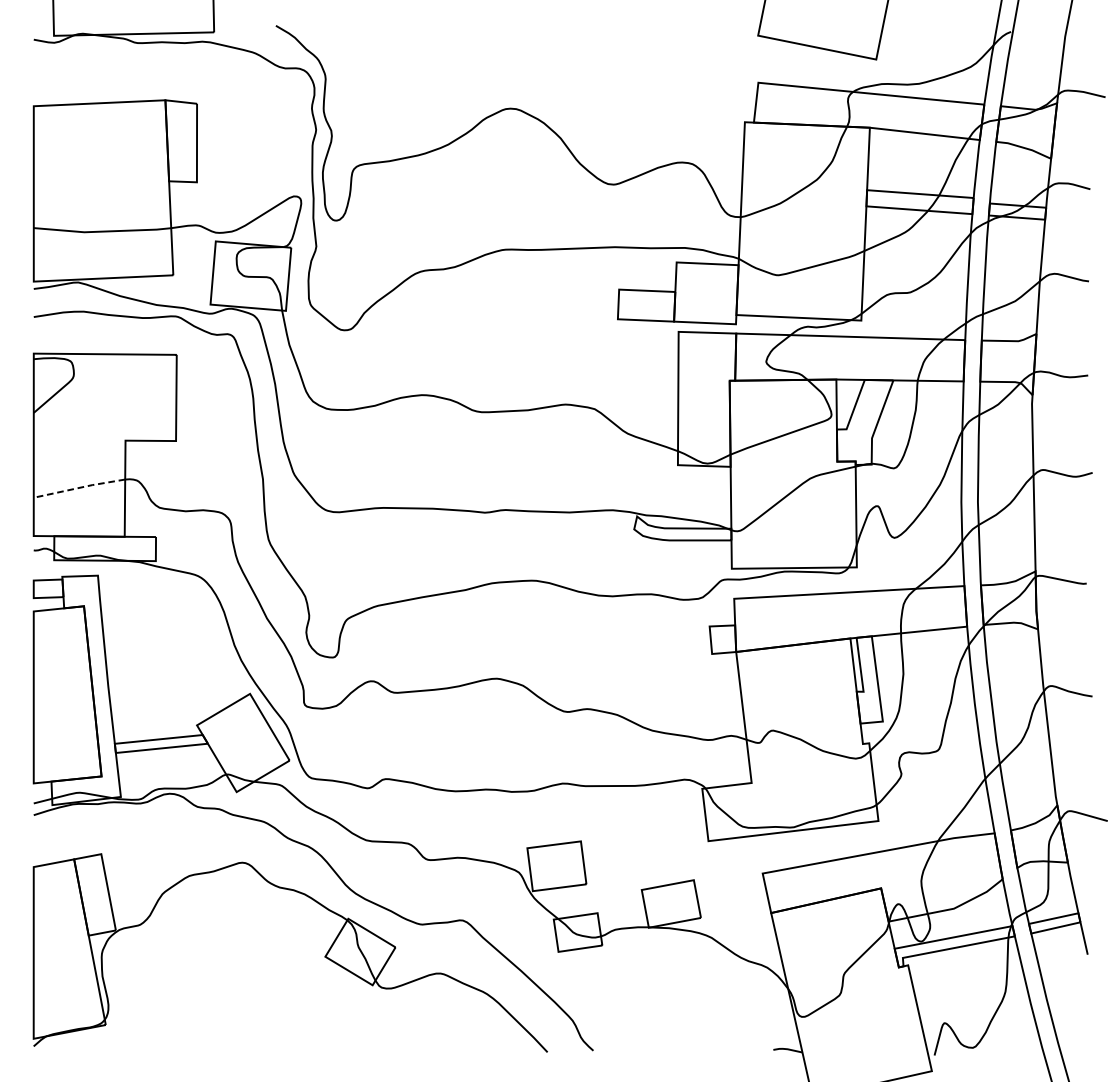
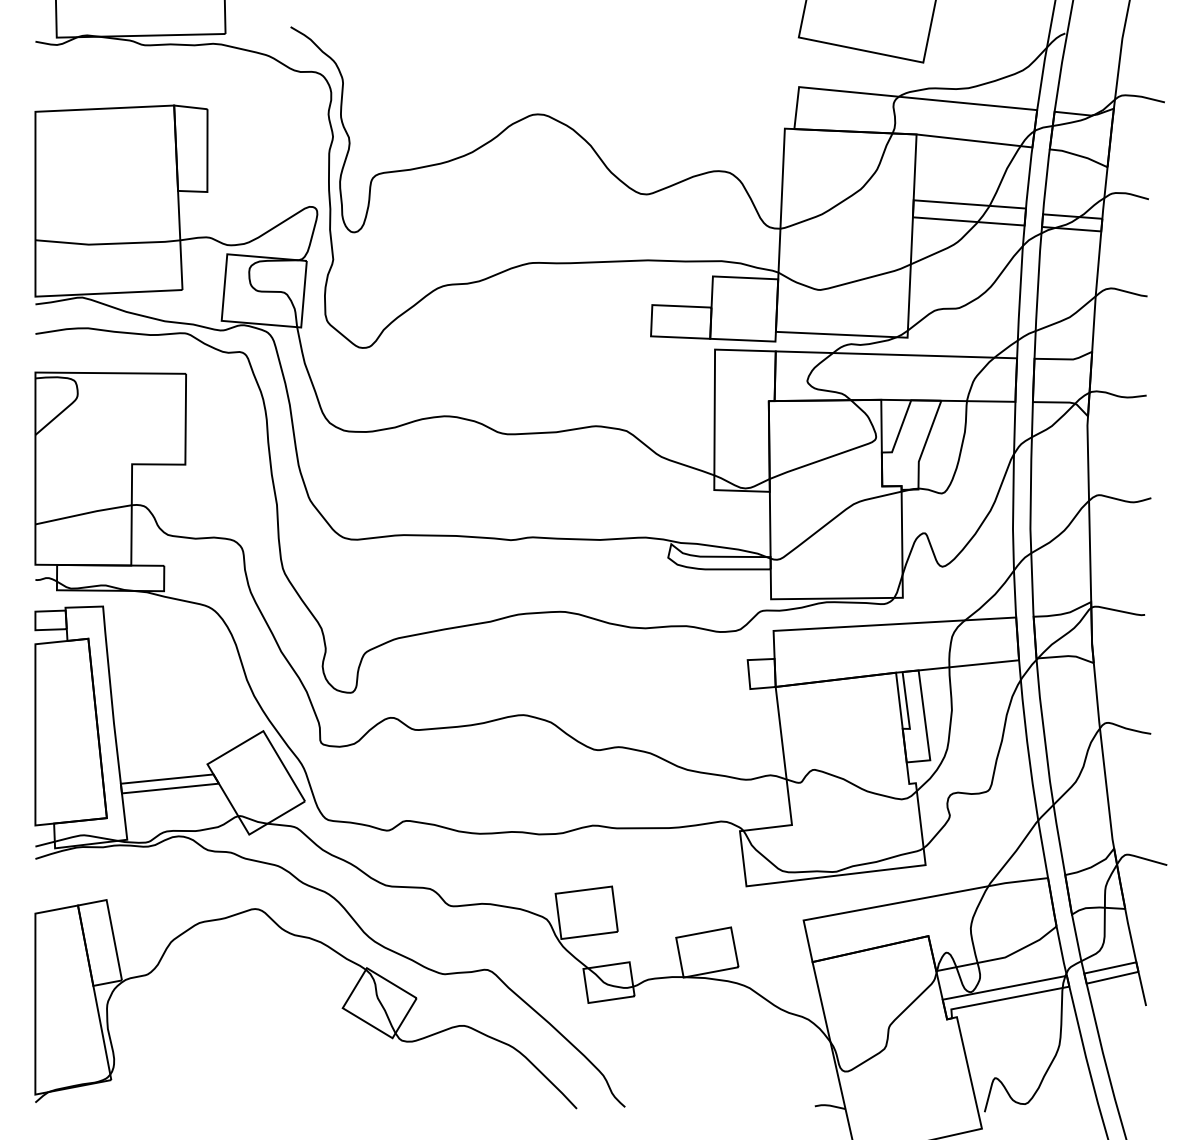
line: (80, 487) -> (84, 513), dashed -> solid

